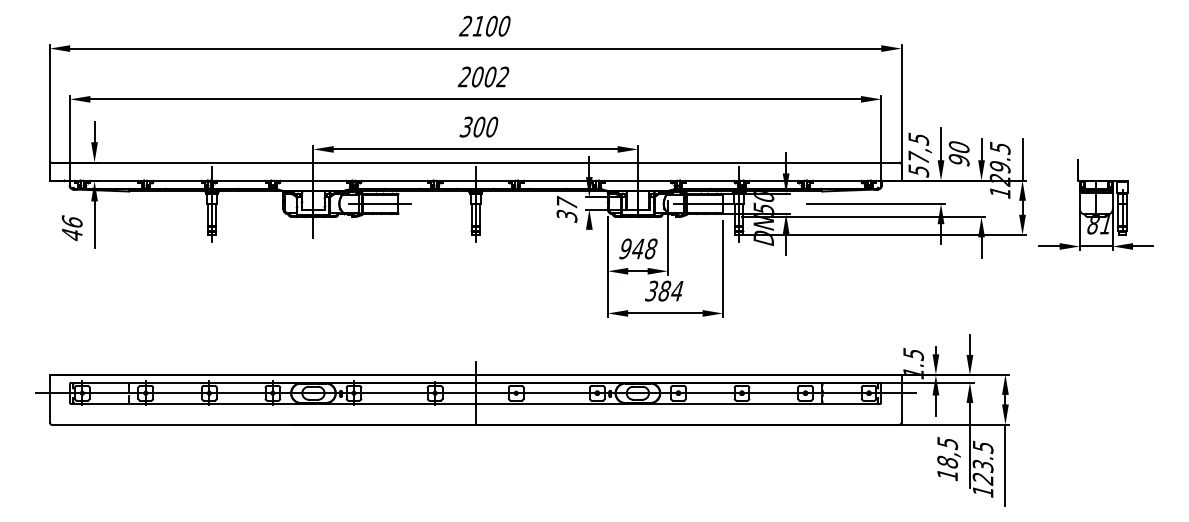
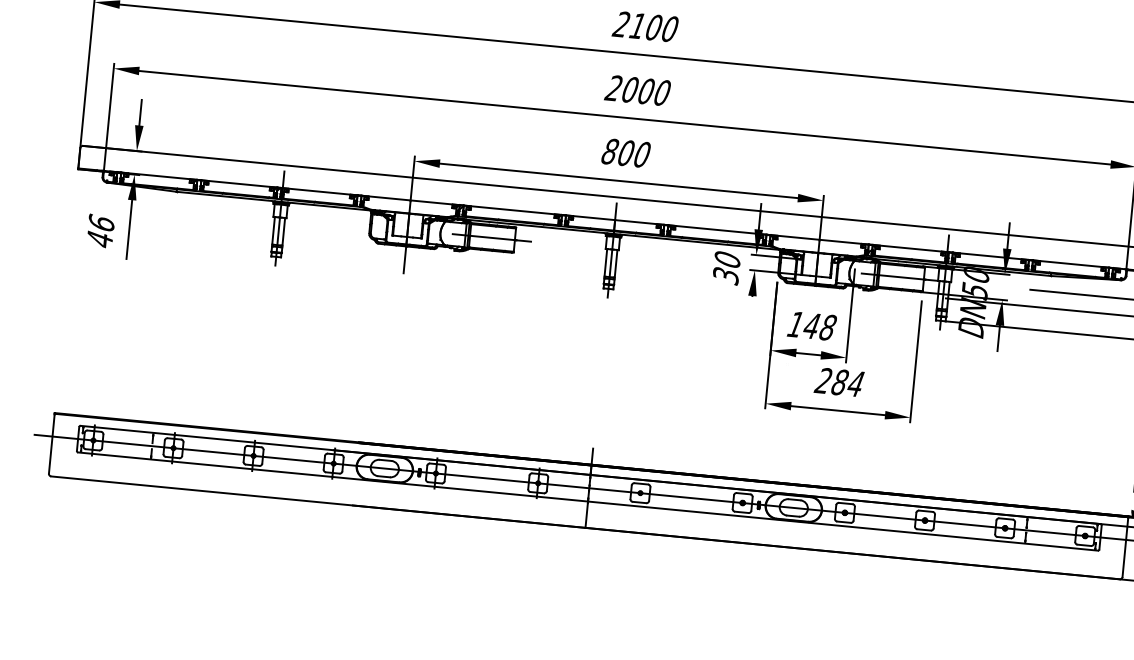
text: (502, 76) -> (661, 92), 2002 -> 2000
text: (465, 126) -> (608, 150), 300 -> 800
text: (566, 201) -> (727, 257), 37 -> 30
text: (625, 248) -> (795, 323), 948 -> 148
text: (651, 291) -> (823, 381), 384 -> 284

